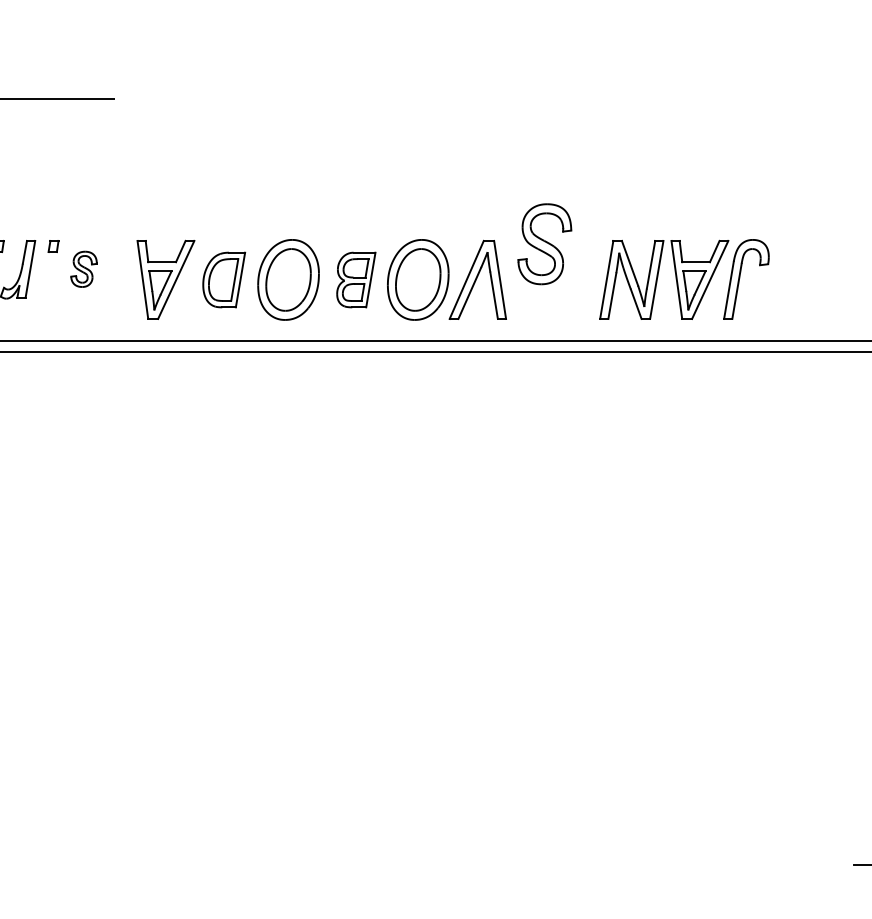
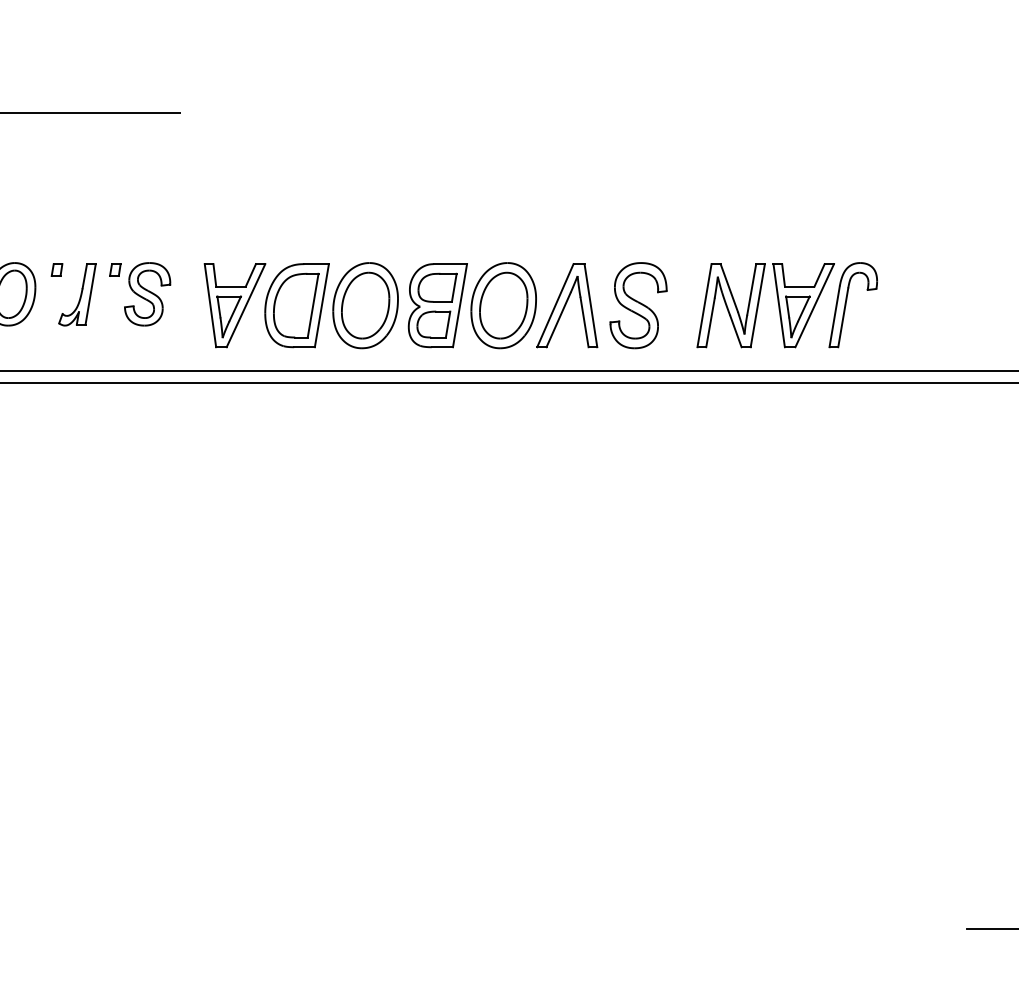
part: (544, 244) -> (638, 305), moved
part: (83, 269) -> (147, 294), size x1.67
part: (223, 279) -> (296, 305), size x1.43
part: (356, 279) -> (437, 305), size x1.43

